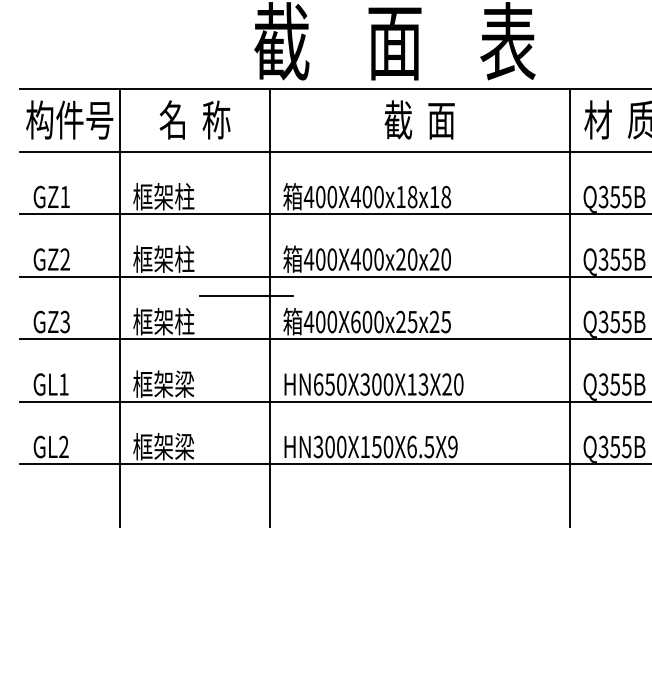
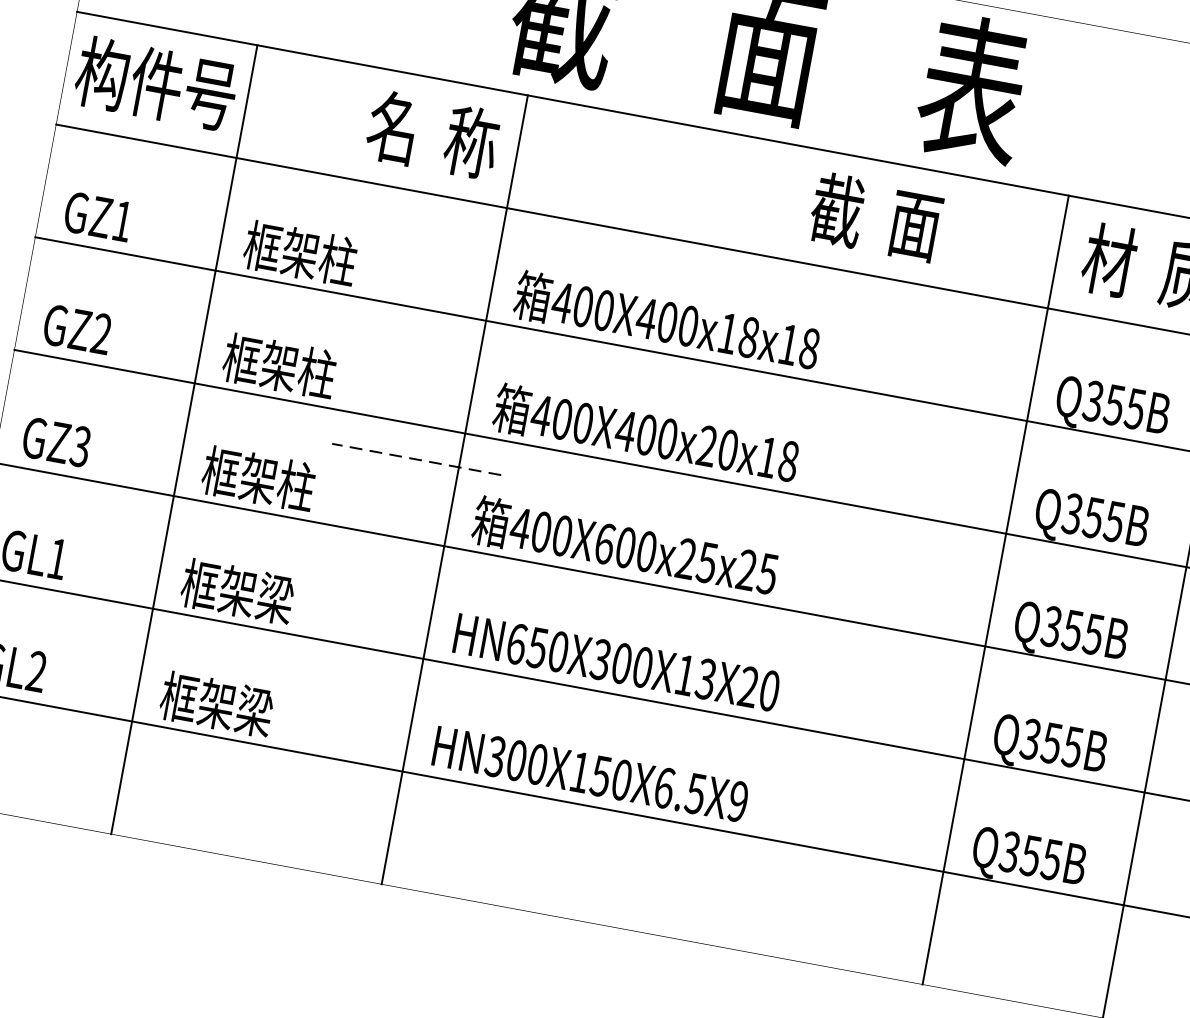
text: (194, 119) -> (432, 133), moved
text: (419, 119) -> (875, 216), moved
text: (439, 259) -> (776, 458), 400X400x20x20 -> 400X400x20x18
line: (246, 295) -> (416, 459), solid -> dashed

